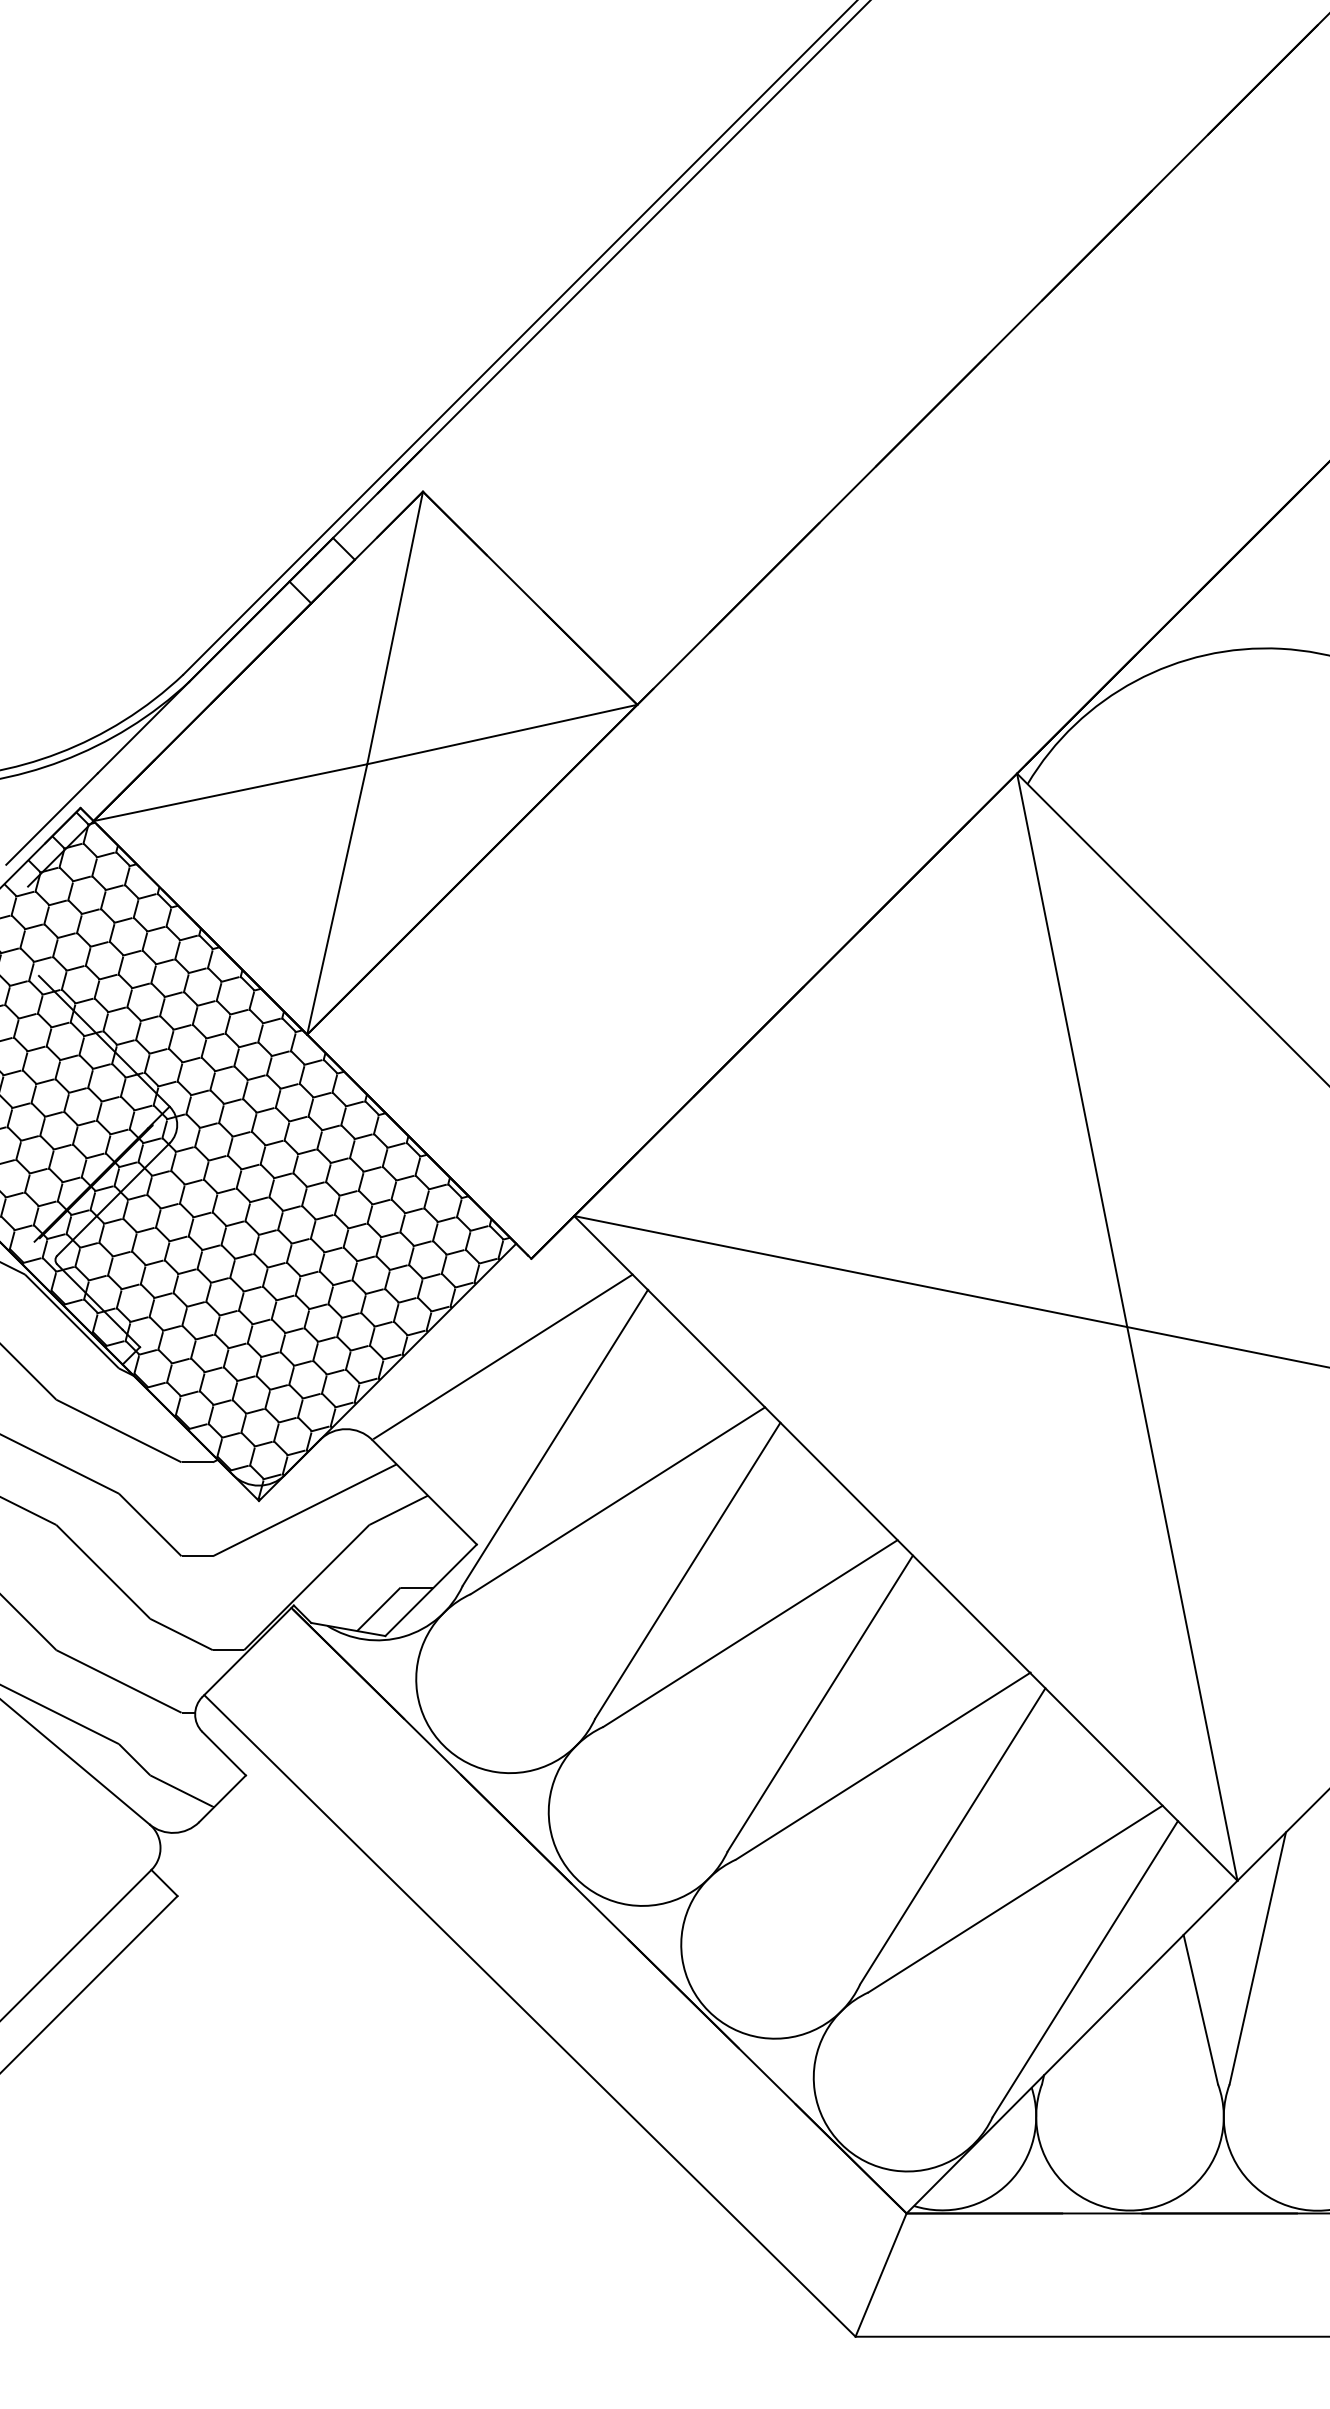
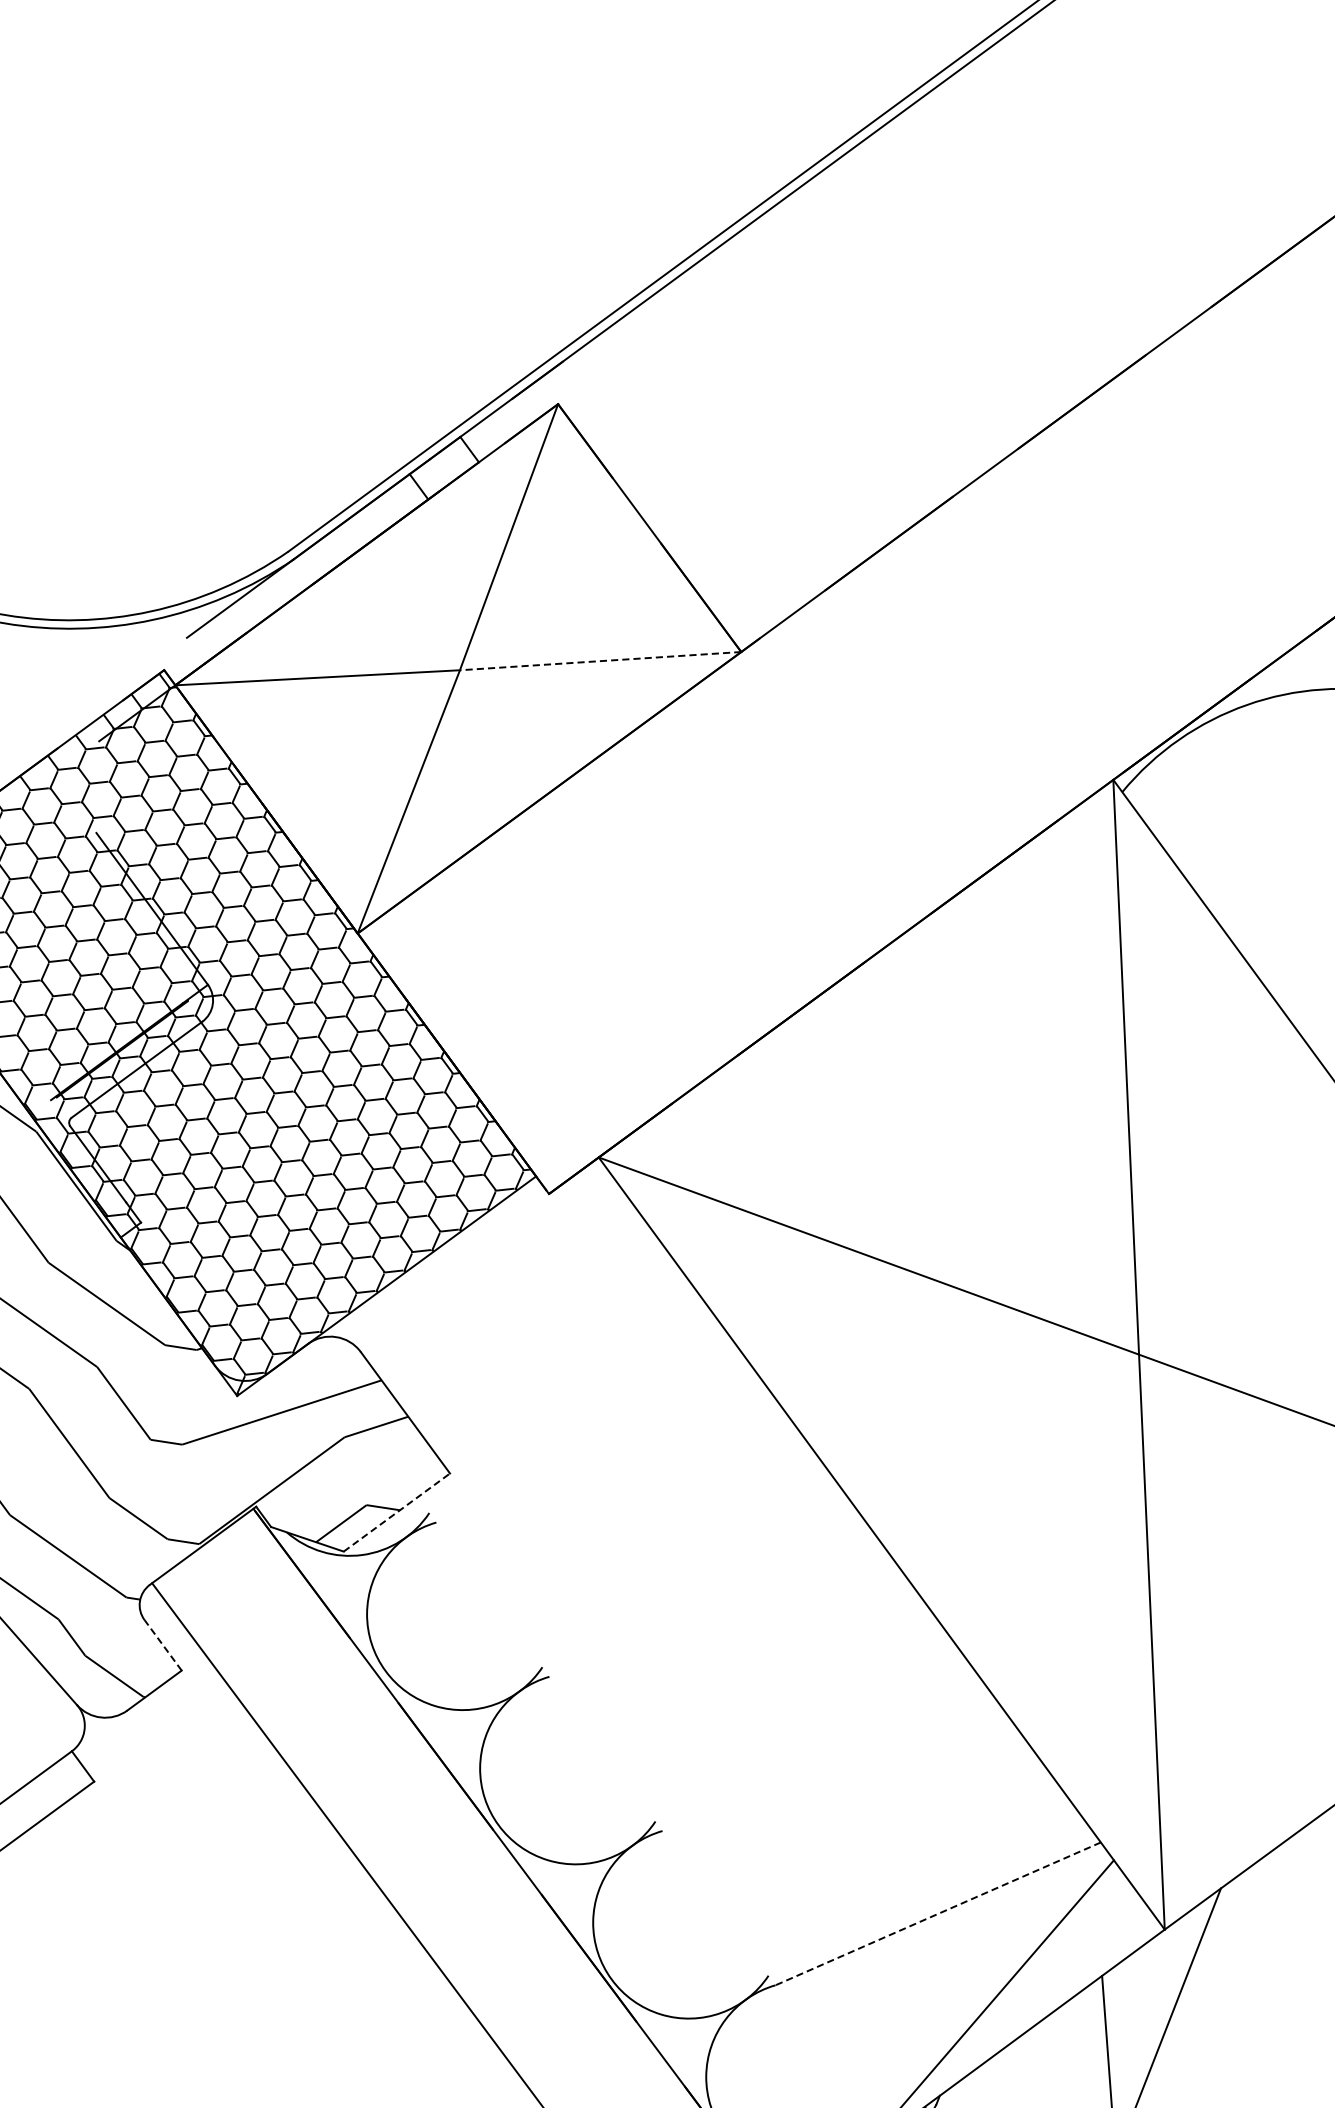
line: (501, 734) -> (599, 660), solid -> dashed
line: (51, 818) -> (133, 676), removed
line: (503, 1356) -> (505, 1288), removed
line: (555, 1437) -> (545, 1377), removed
line: (617, 1500) -> (598, 1450), removed
line: (687, 1570) -> (658, 1532), removed
line: (431, 1590) -> (397, 1512), solid -> dashed
line: (750, 1633) -> (712, 1605), removed
line: (819, 1703) -> (770, 1686), removed
line: (224, 1753) -> (163, 1645), solid -> dashed
line: (882, 1765) -> (824, 1758), removed
line: (952, 1836) -> (884, 1841), removed
line: (1015, 1899) -> (938, 1914), solid -> dashed

